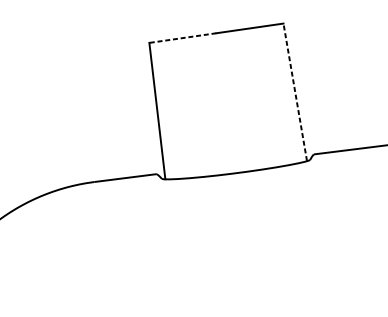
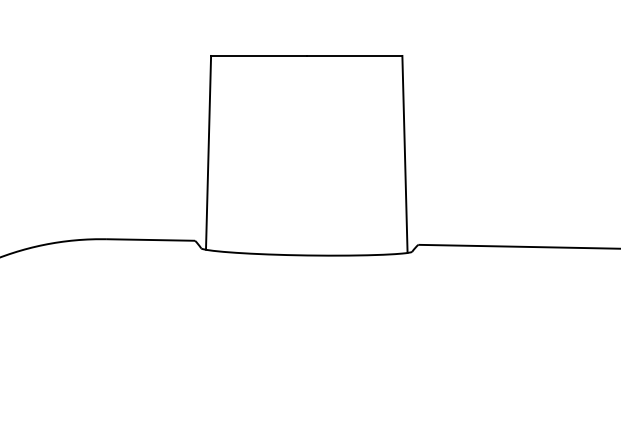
line: (182, 37) -> (258, 55), dashed -> solid
line: (294, 91) -> (404, 153), dashed -> solid

